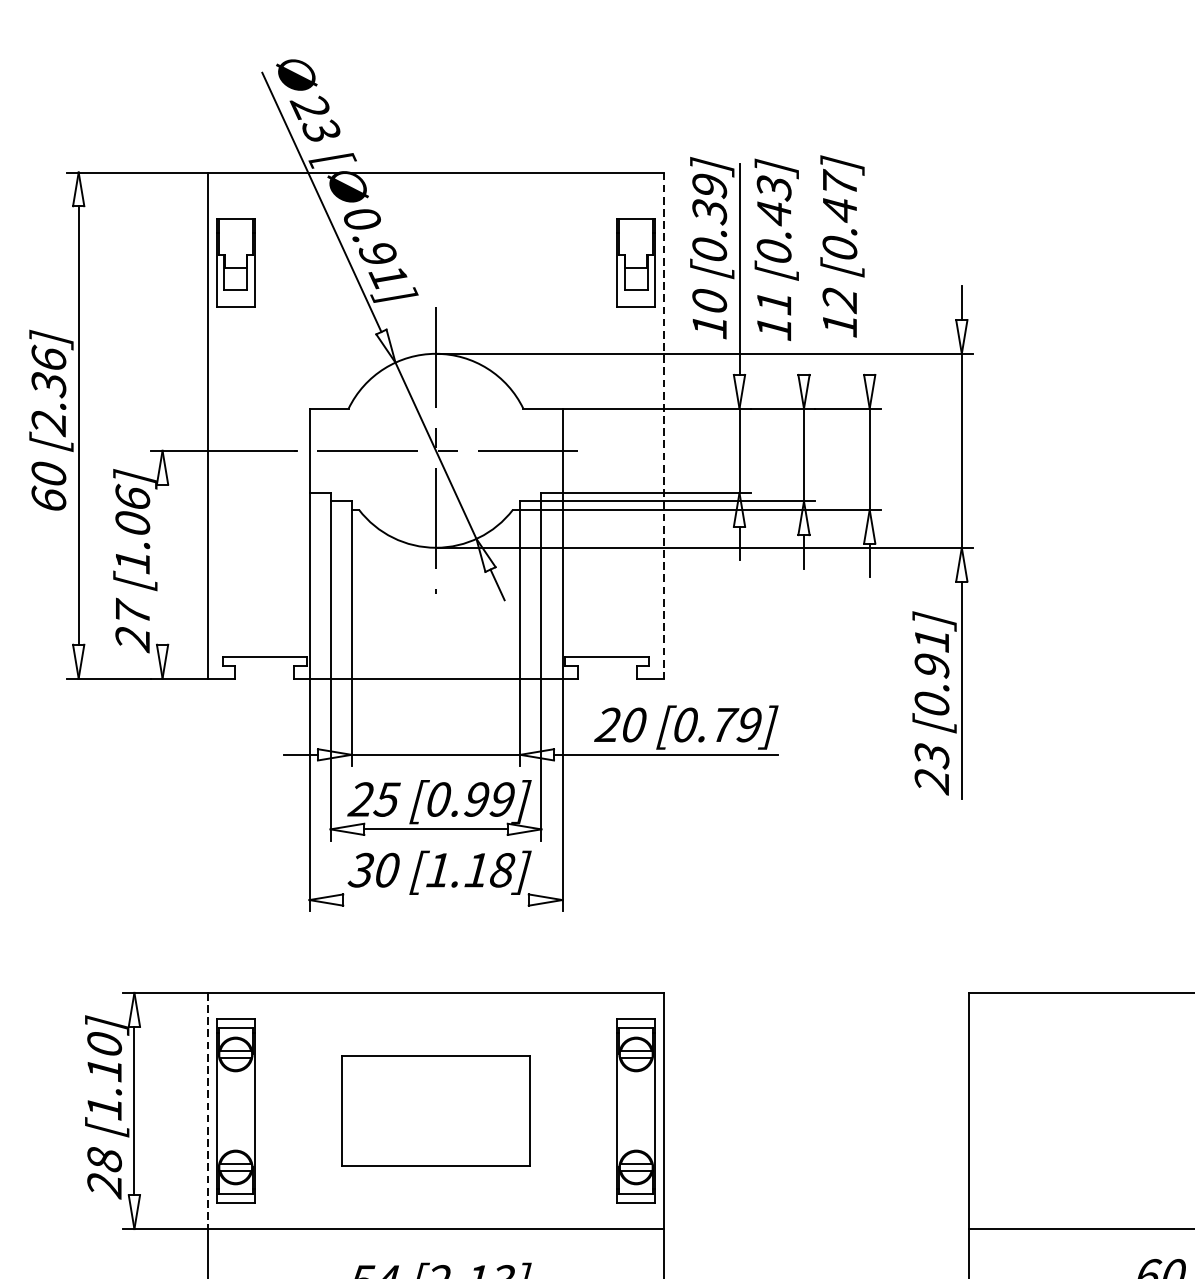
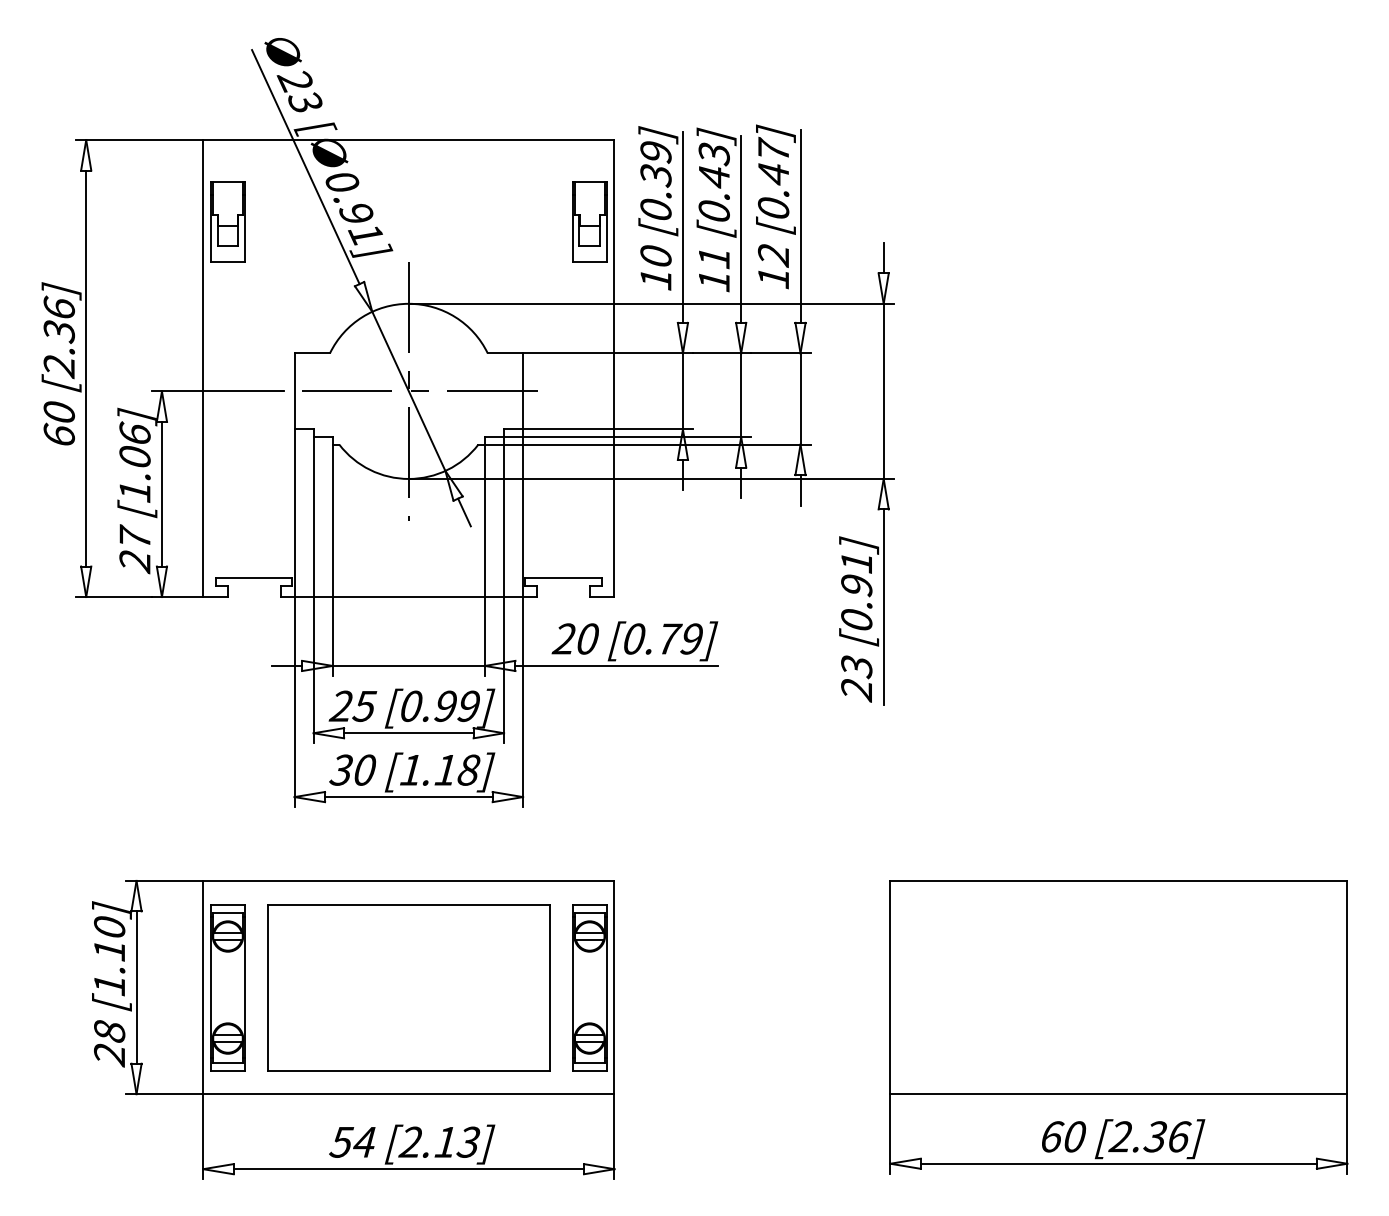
line: (869, 267) -> (800, 225), added
line: (804, 270) -> (741, 228), added
line: (663, 426) -> (614, 369), dashed -> solid
line: (162, 563) -> (161, 493), added
line: (435, 900) -> (408, 797), added
line: (208, 1110) -> (203, 987), dashed -> solid
part: (435, 1110) -> (408, 987), size x1.67

